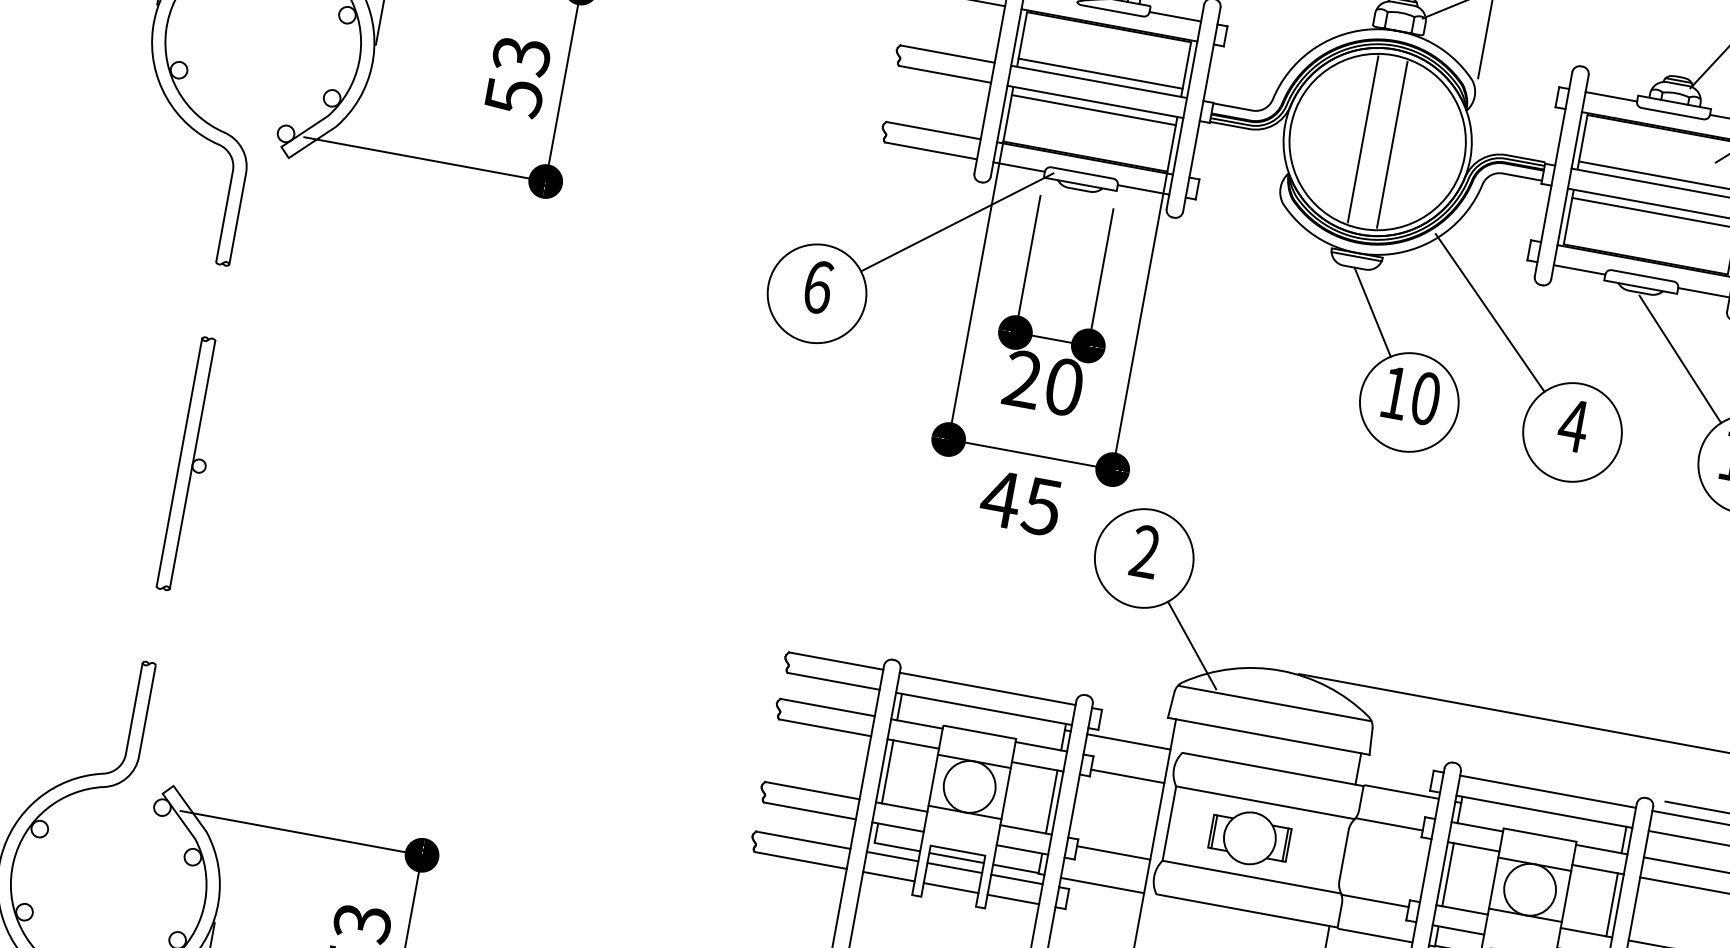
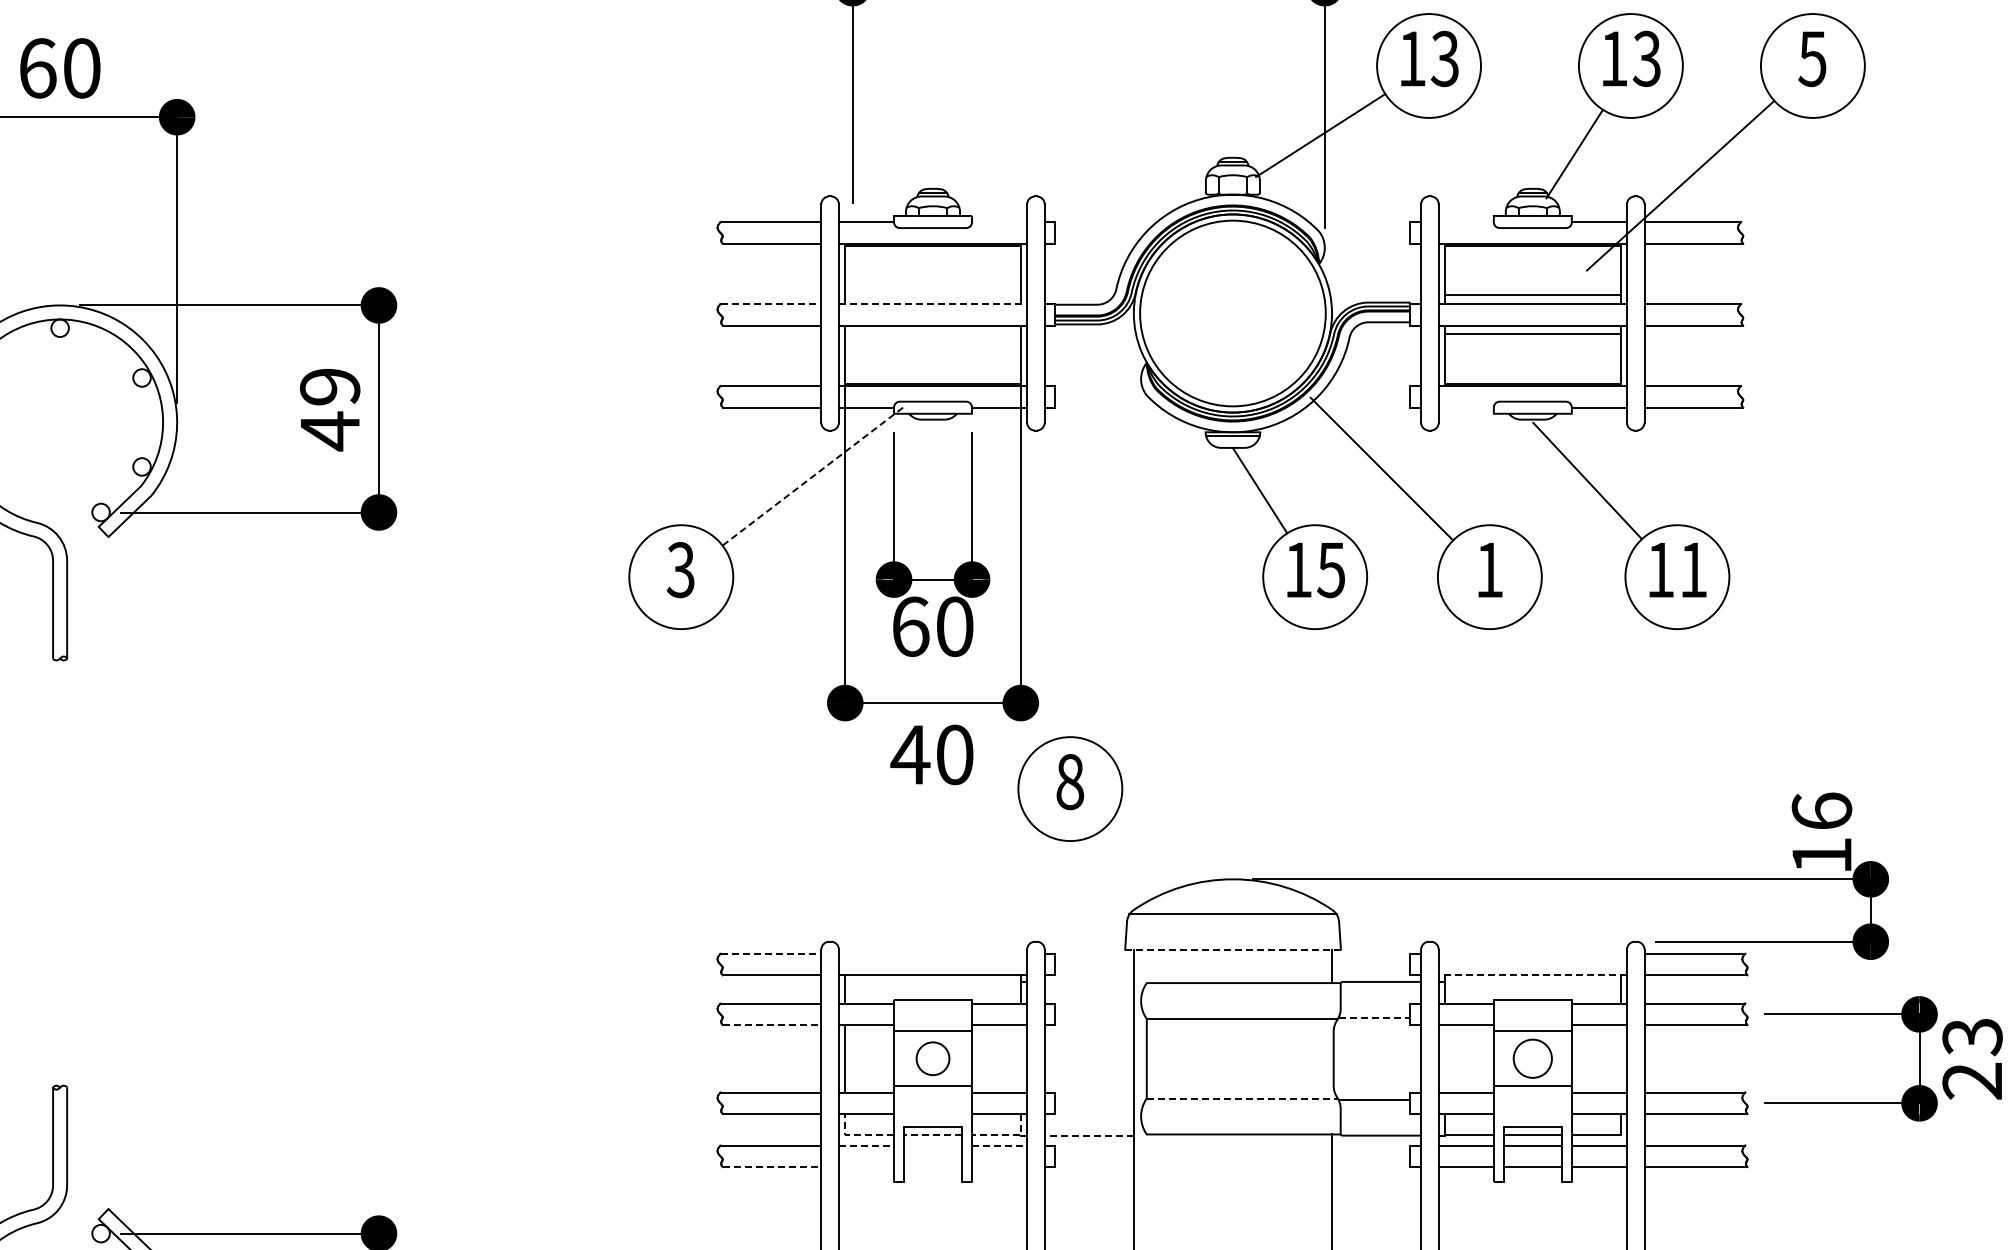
line: (1175, 17) -> (999, 222), removed
line: (948, 54) -> (771, 304), solid -> dashed
line: (1100, 73) -> (932, 295), removed
text: (517, 77) -> (330, 410), 53 -> 49
line: (1099, 82) -> (933, 304), solid -> dashed
line: (1610, 96) -> (1465, 222), removed
line: (1093, 110) -> (932, 334), removed
line: (1363, 139) -> (1217, 313), removed
line: (1392, 144) -> (1248, 313), removed
line: (956, 222) -> (812, 476), solid -> dashed
line: (1578, 269) -> (1465, 407), removed
text: (817, 287) -> (680, 570), 6 -> 3
text: (1022, 379) -> (910, 626), 20 -> 60
text: (1425, 399) -> (1331, 570), 10 -> 15
text: (1573, 426) -> (1489, 570), 4 -> 1
part: (192, 464) -> (67, 872), removed
text: (1041, 506) -> (954, 754), 45 -> 40
text: (1145, 551) -> (1070, 781), 2 -> 8
line: (1192, 644) -> (1136, 869), removed
line: (836, 660) -> (771, 953), solid -> dashed
line: (987, 688) -> (932, 953), removed
line: (825, 728) -> (772, 1025), solid -> dashed
line: (1269, 736) -> (1233, 949), solid -> dashed
line: (1128, 741) -> (1088, 981), removed
line: (1127, 776) -> (1094, 1017), removed
circle: (969, 786) -> (932, 1058), size x0.6
line: (1547, 791) -> (1532, 953), removed
line: (1051, 801) -> (1020, 1058), removed
line: (1544, 811) -> (1532, 975), solid -> dashed
line: (1389, 824) -> (1374, 1017), solid -> dashed
part: (1249, 838) -> (1232, 1058), removed
line: (887, 844) -> (858, 1134), solid -> dashed
line: (1113, 852) -> (1094, 1099), removed
line: (892, 856) -> (866, 1145), solid -> dashed
line: (956, 857) -> (932, 1134), solid -> dashed
line: (801, 860) -> (772, 1167), solid -> dashed
line: (954, 867) -> (932, 1145), removed
line: (1025, 870) -> (1006, 1134), solid -> dashed
line: (1448, 874) -> (1445, 1058), removed
line: (888, 877) -> (866, 1167), removed
line: (1252, 877) -> (1242, 1098), solid -> dashed
line: (1016, 879) -> (999, 1145), solid -> dashed
line: (1102, 885) -> (1089, 1135), solid -> dashed
line: (950, 888) -> (932, 1167), removed
circle: (1529, 889) -> (1532, 1058), size x0.7
line: (1013, 899) -> (999, 1167), removed
line: (1612, 904) -> (1620, 1058), removed

